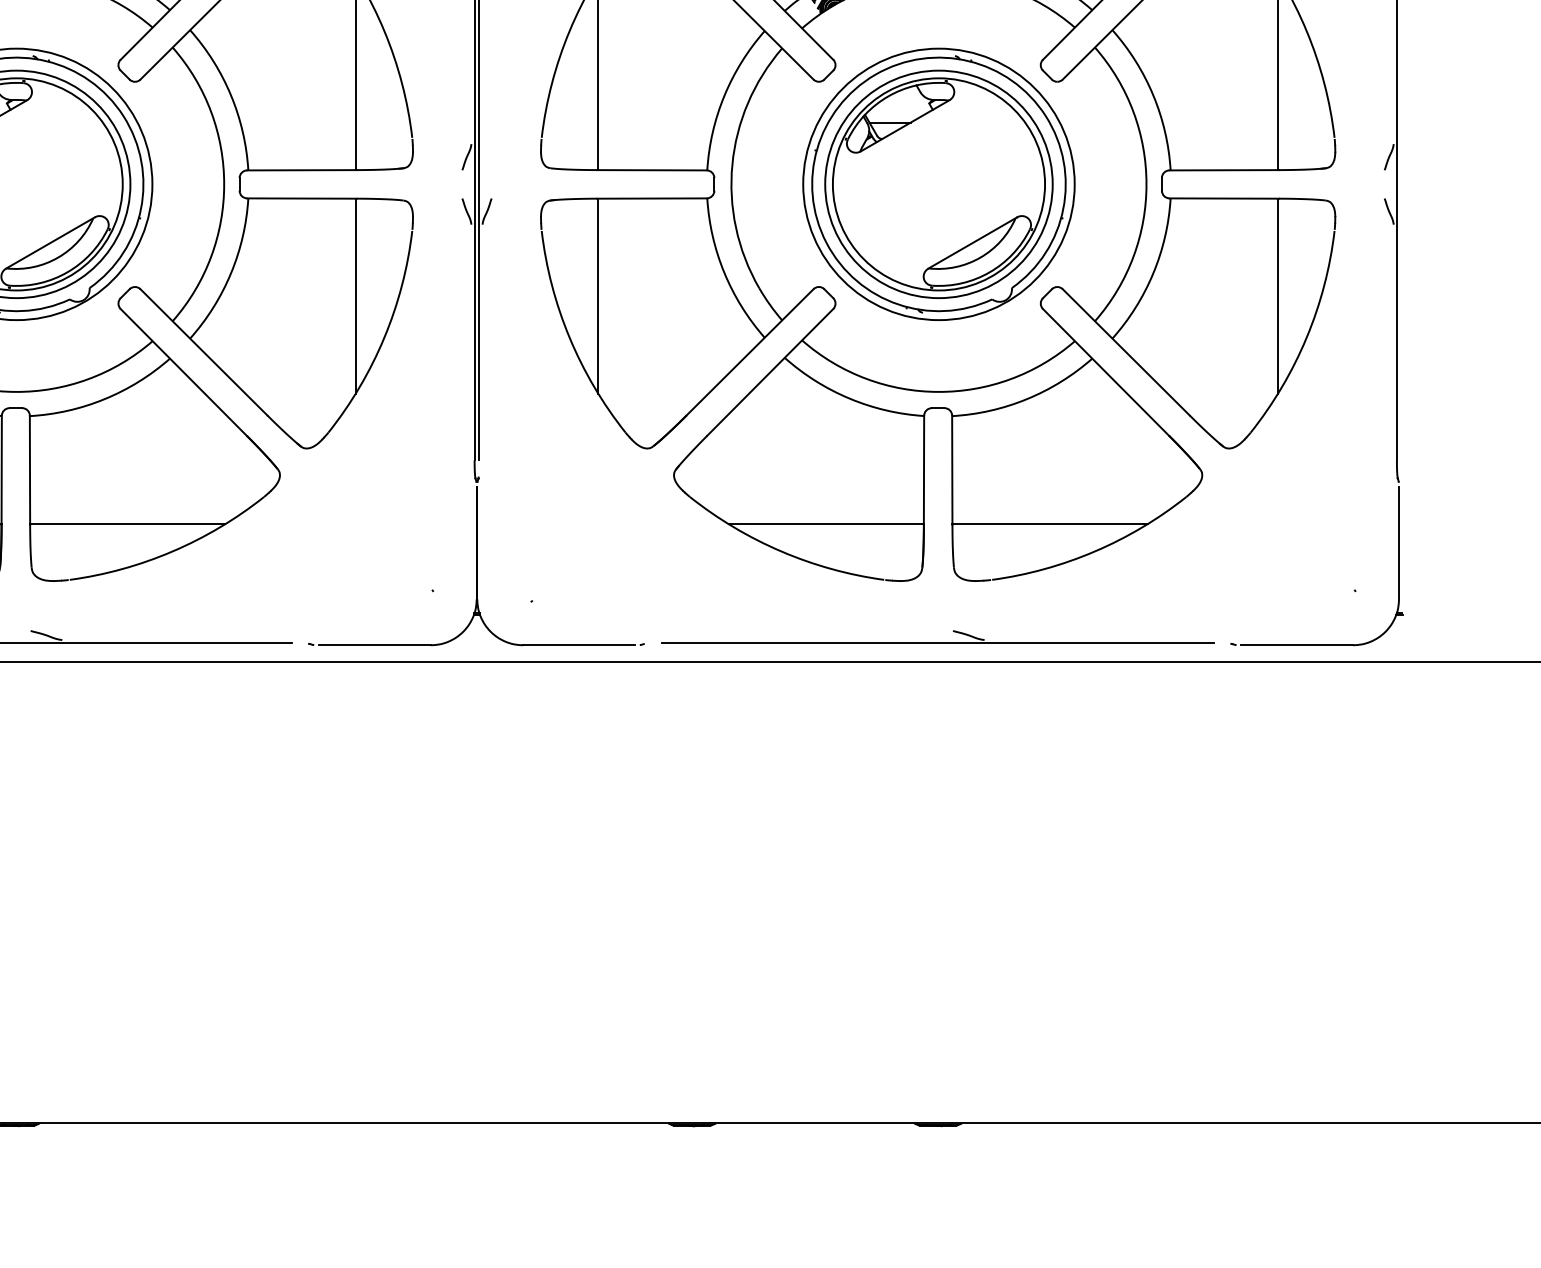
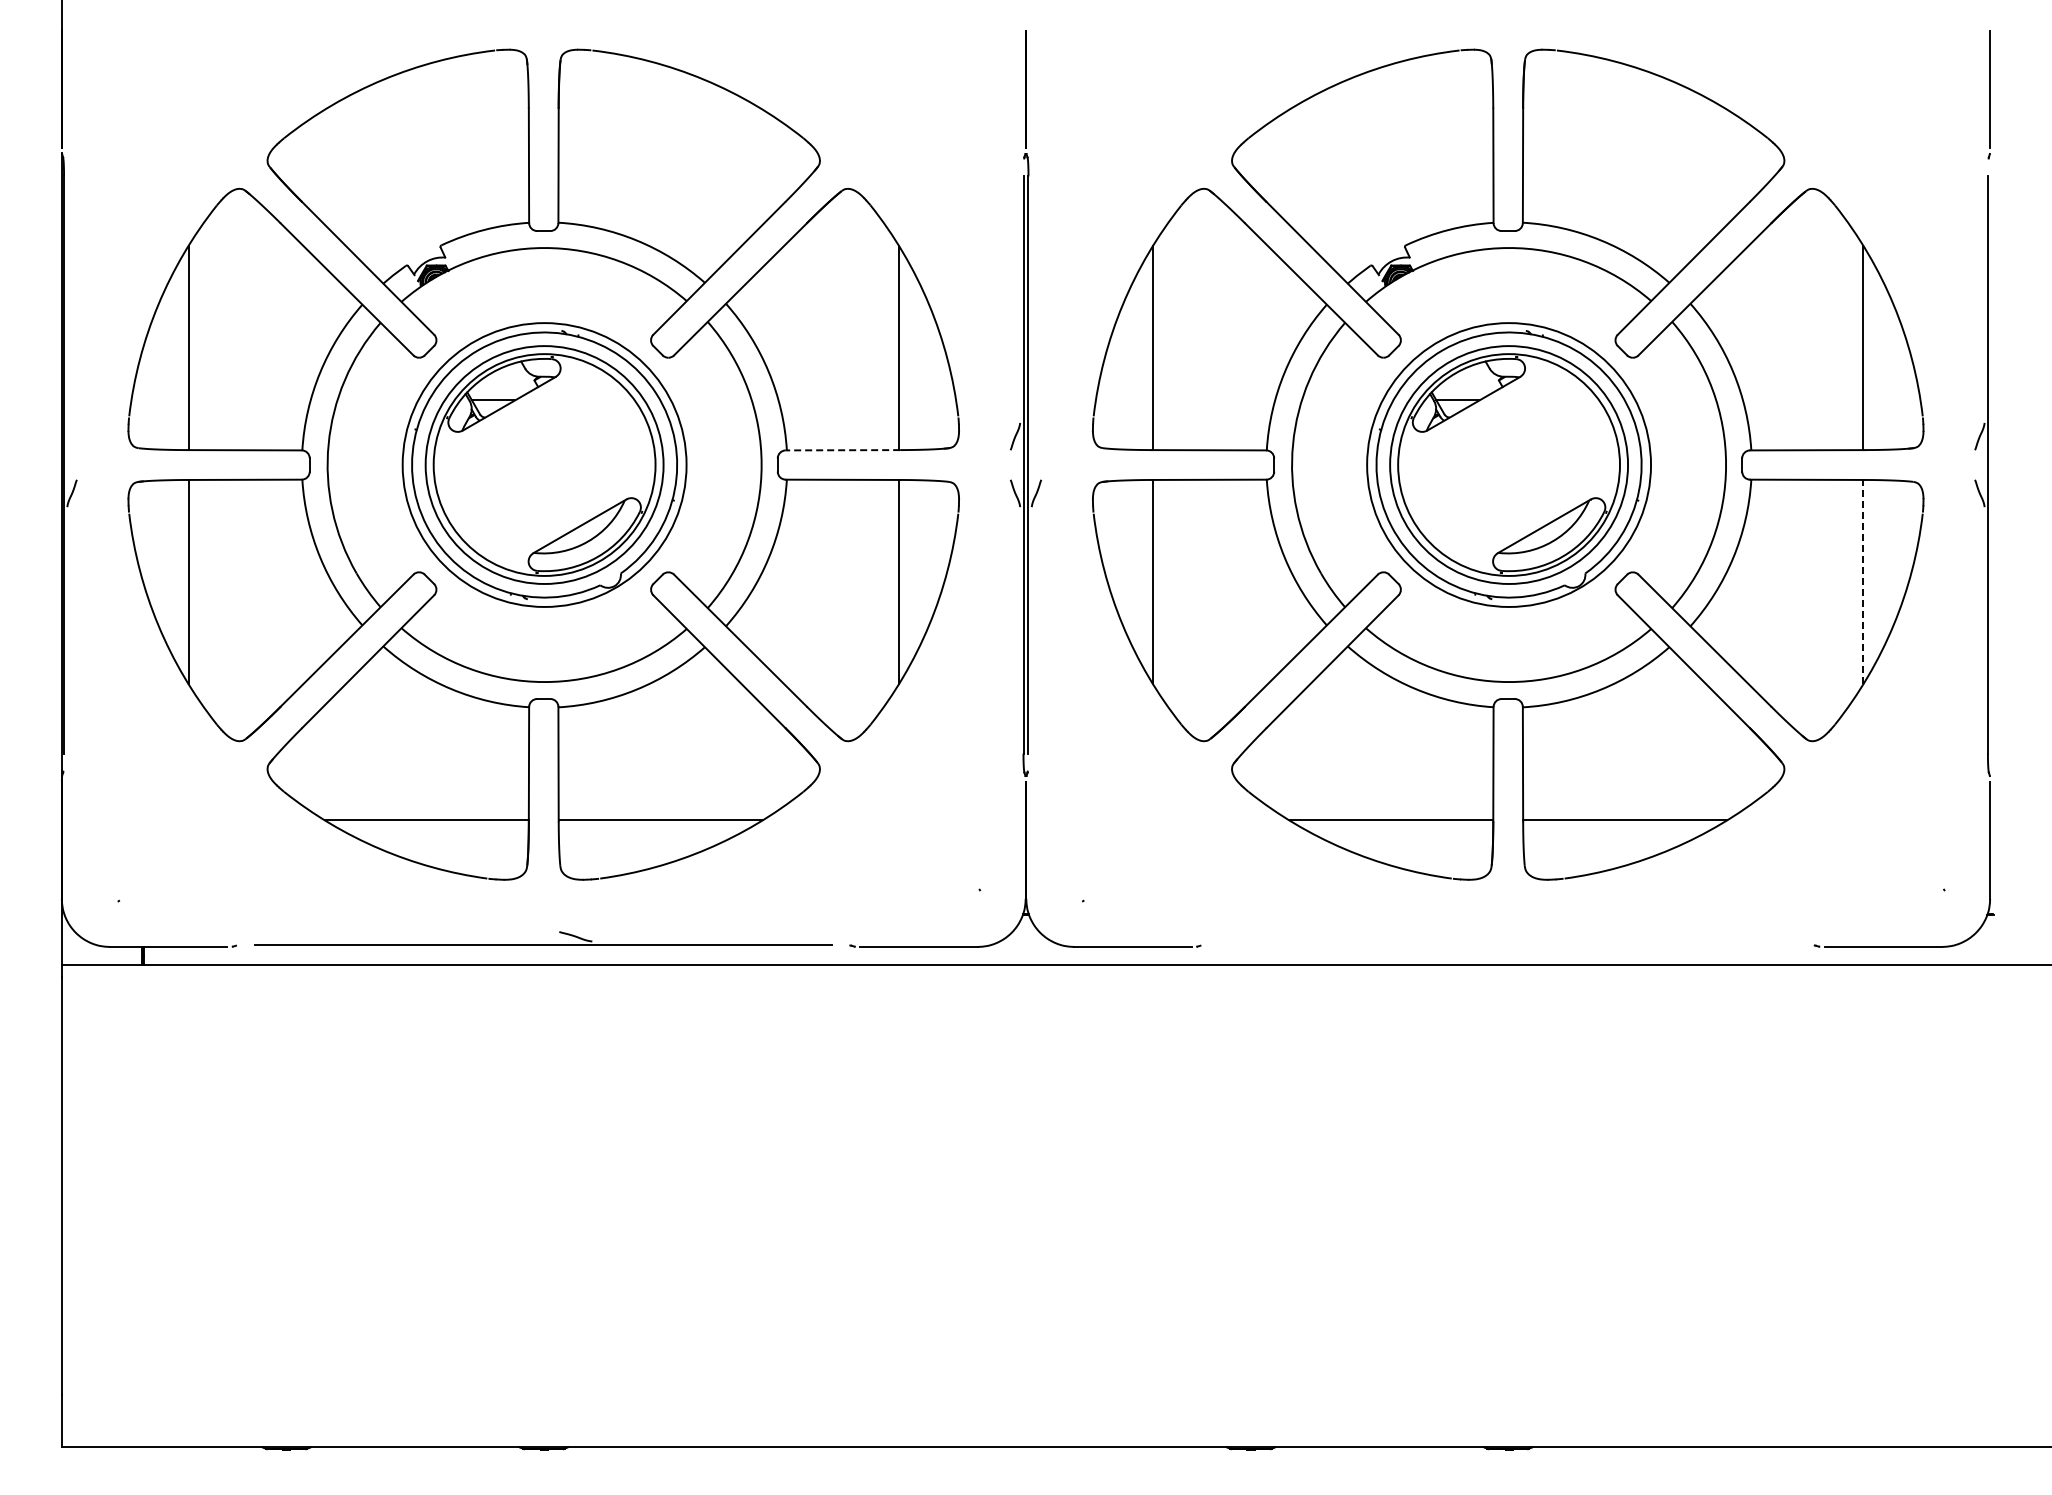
line: (301, 170) -> (842, 450), solid -> dashed
line: (1277, 295) -> (1863, 581), solid -> dashed
part: (938, 637) -> (1508, 938), removed

